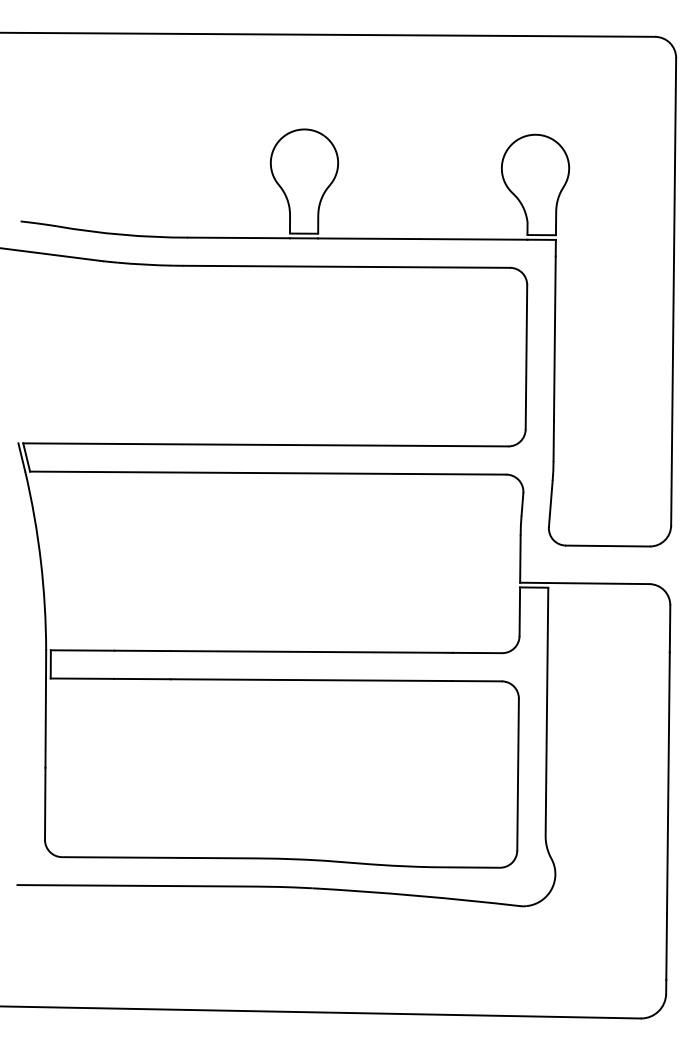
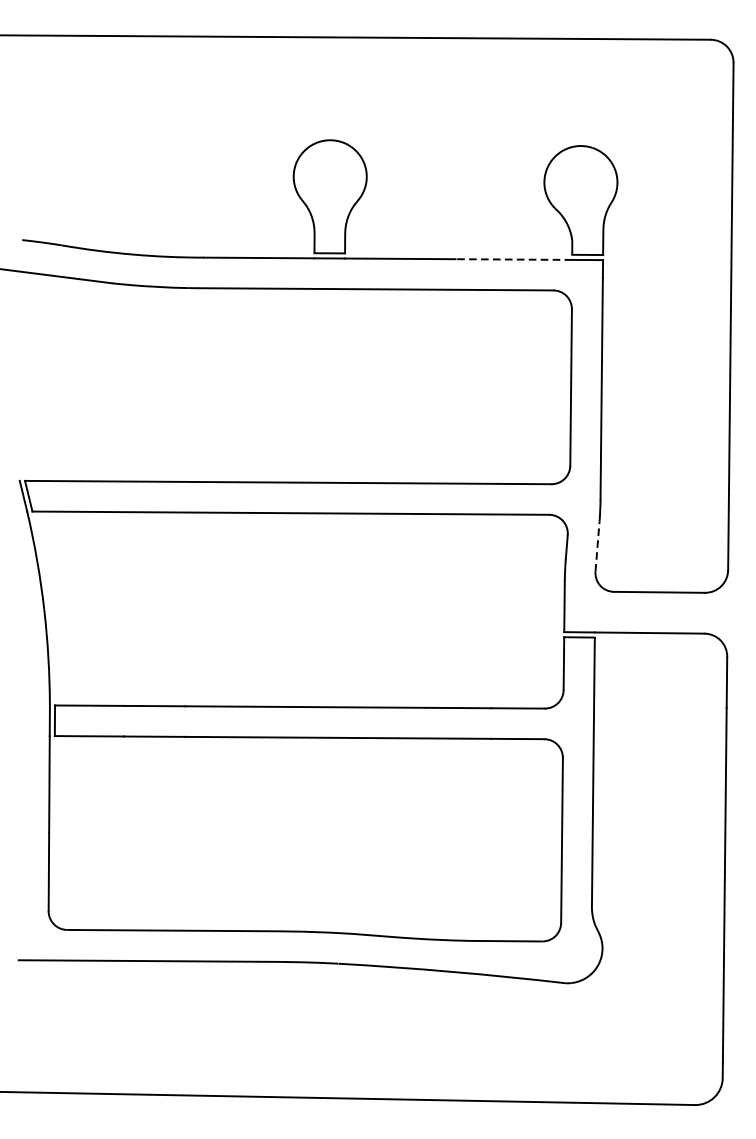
line: (473, 239) -> (513, 259), solid -> dashed
line: (550, 503) -> (597, 546), solid -> dashed

